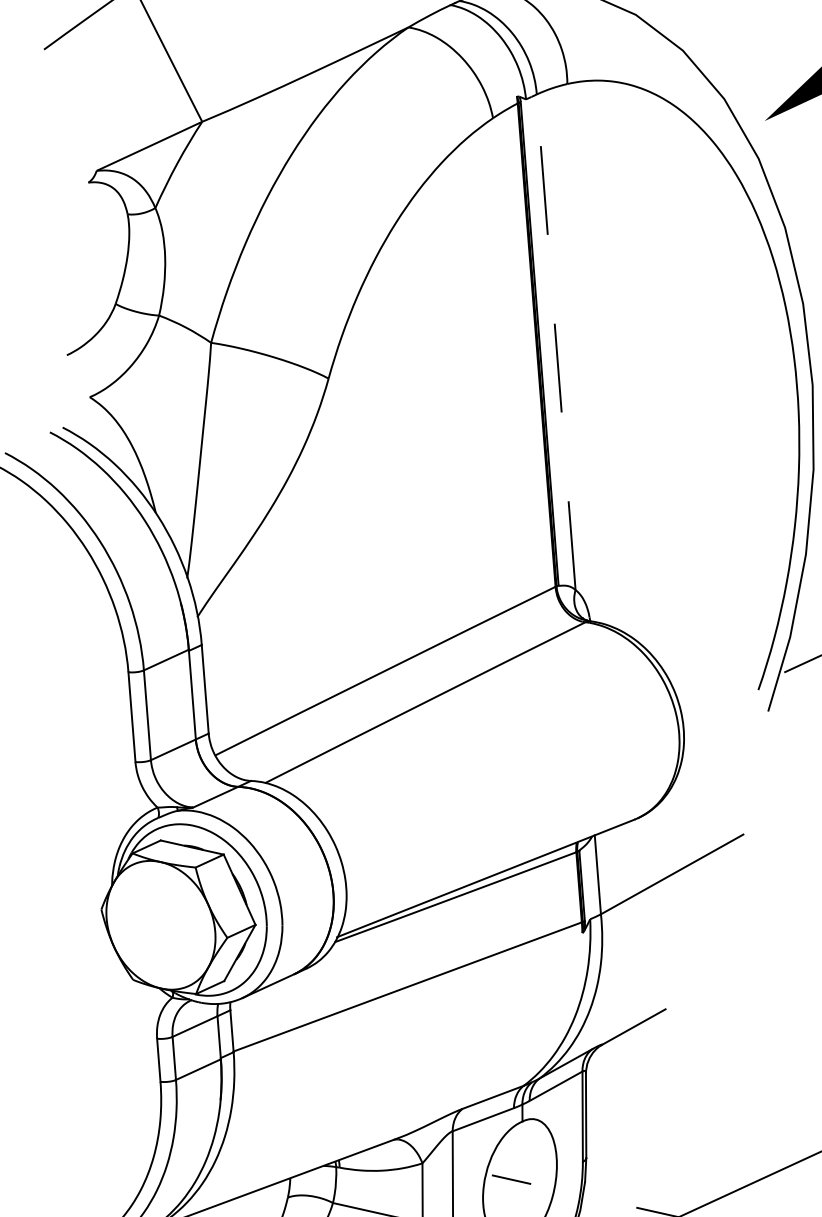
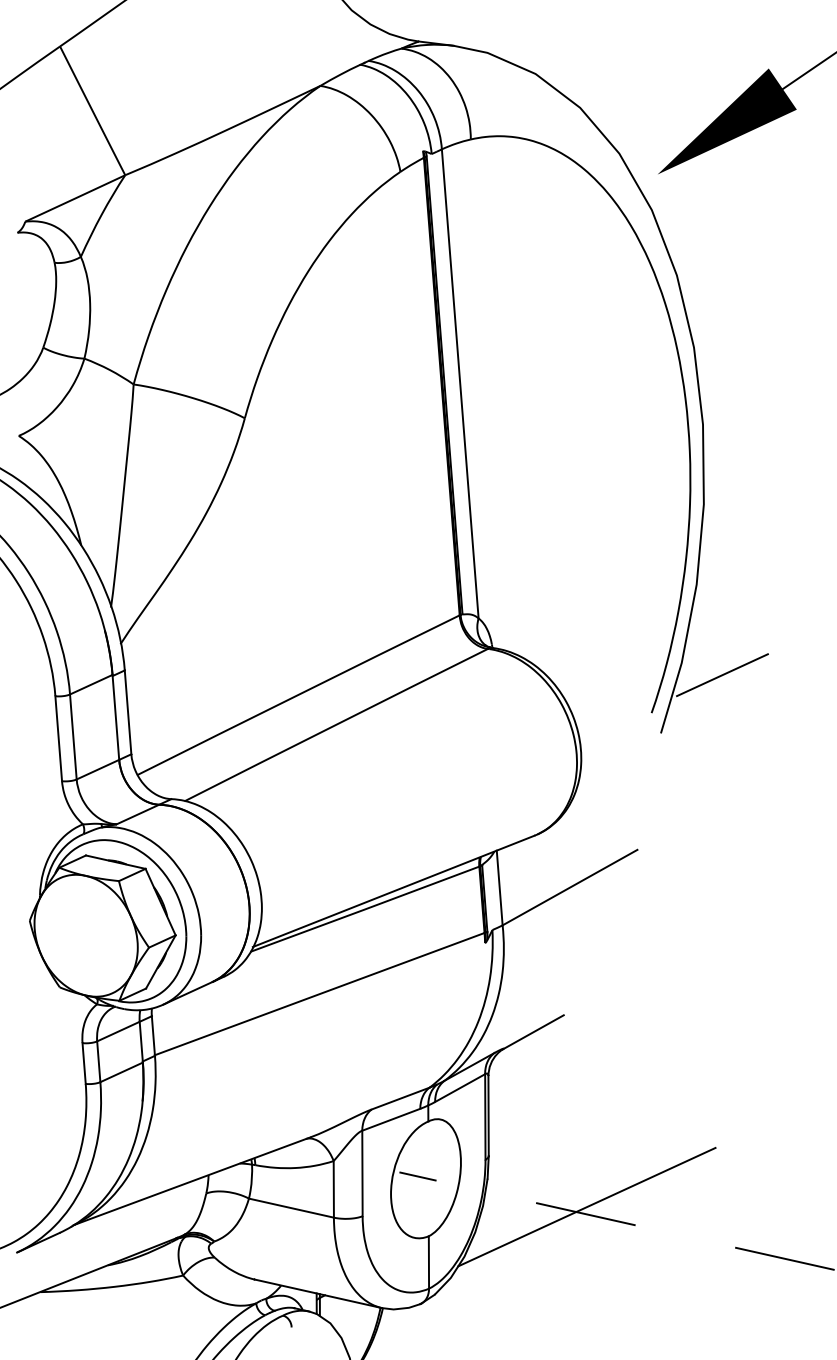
line: (556, 341) -> (460, 383), dashed -> solid

